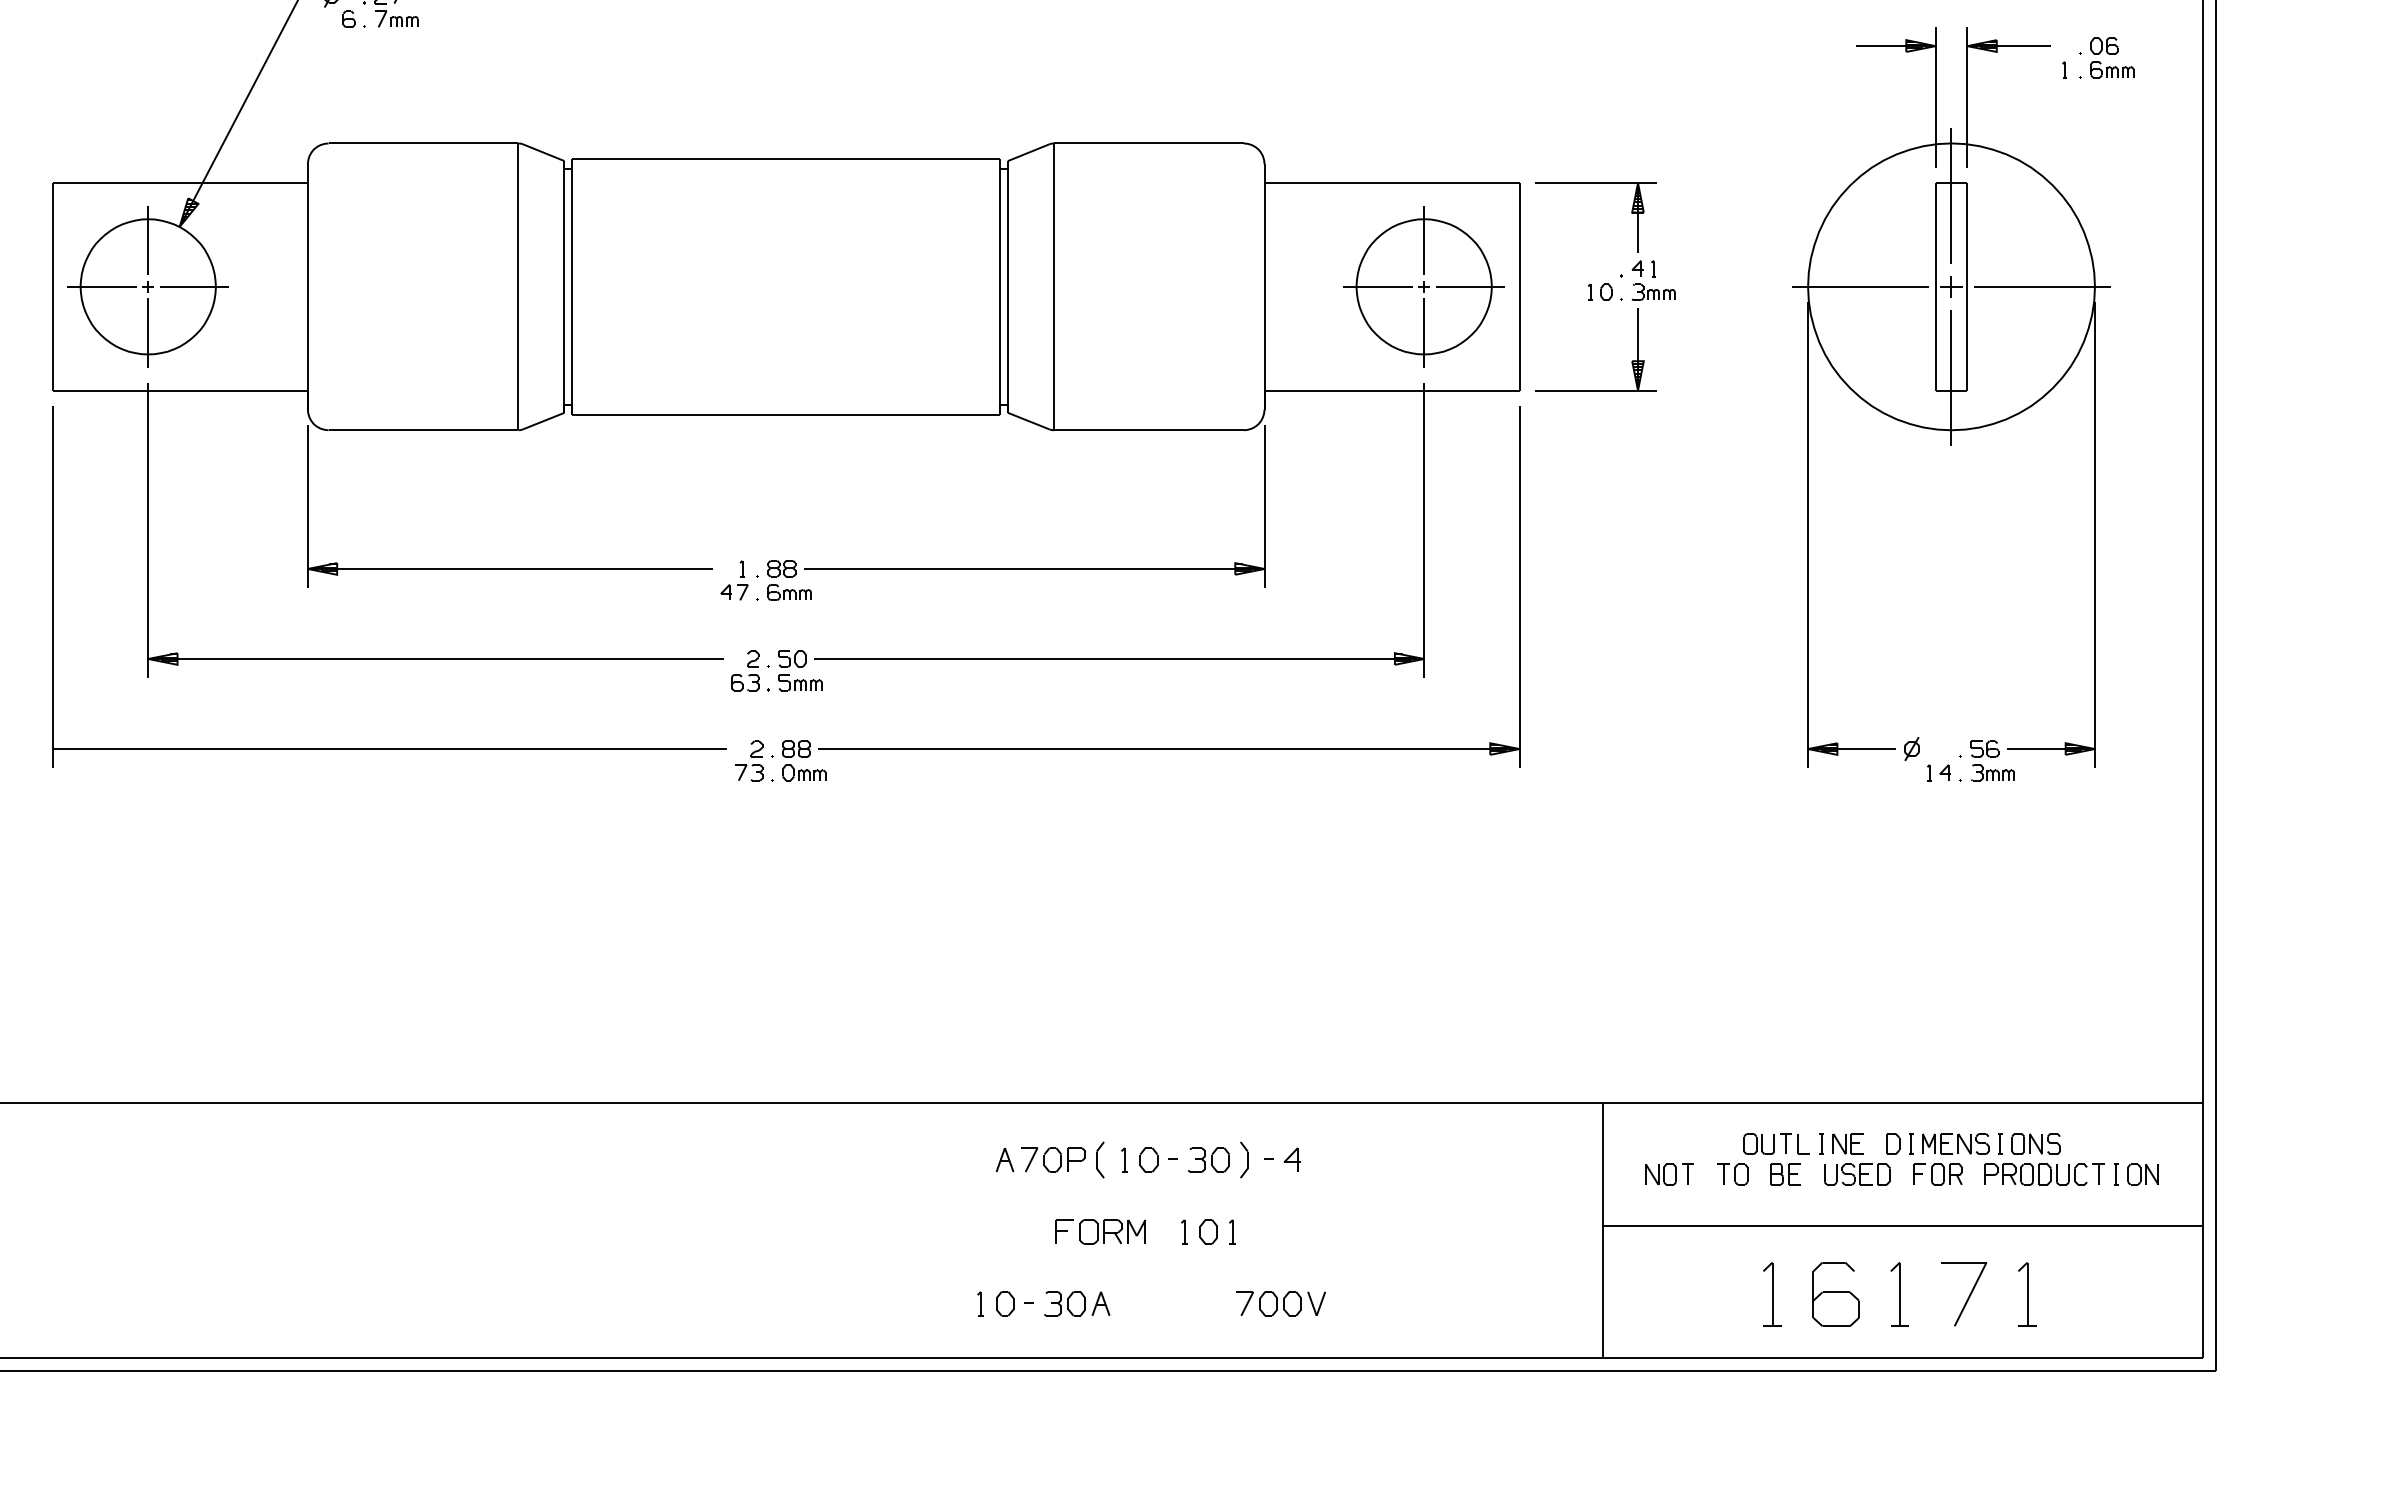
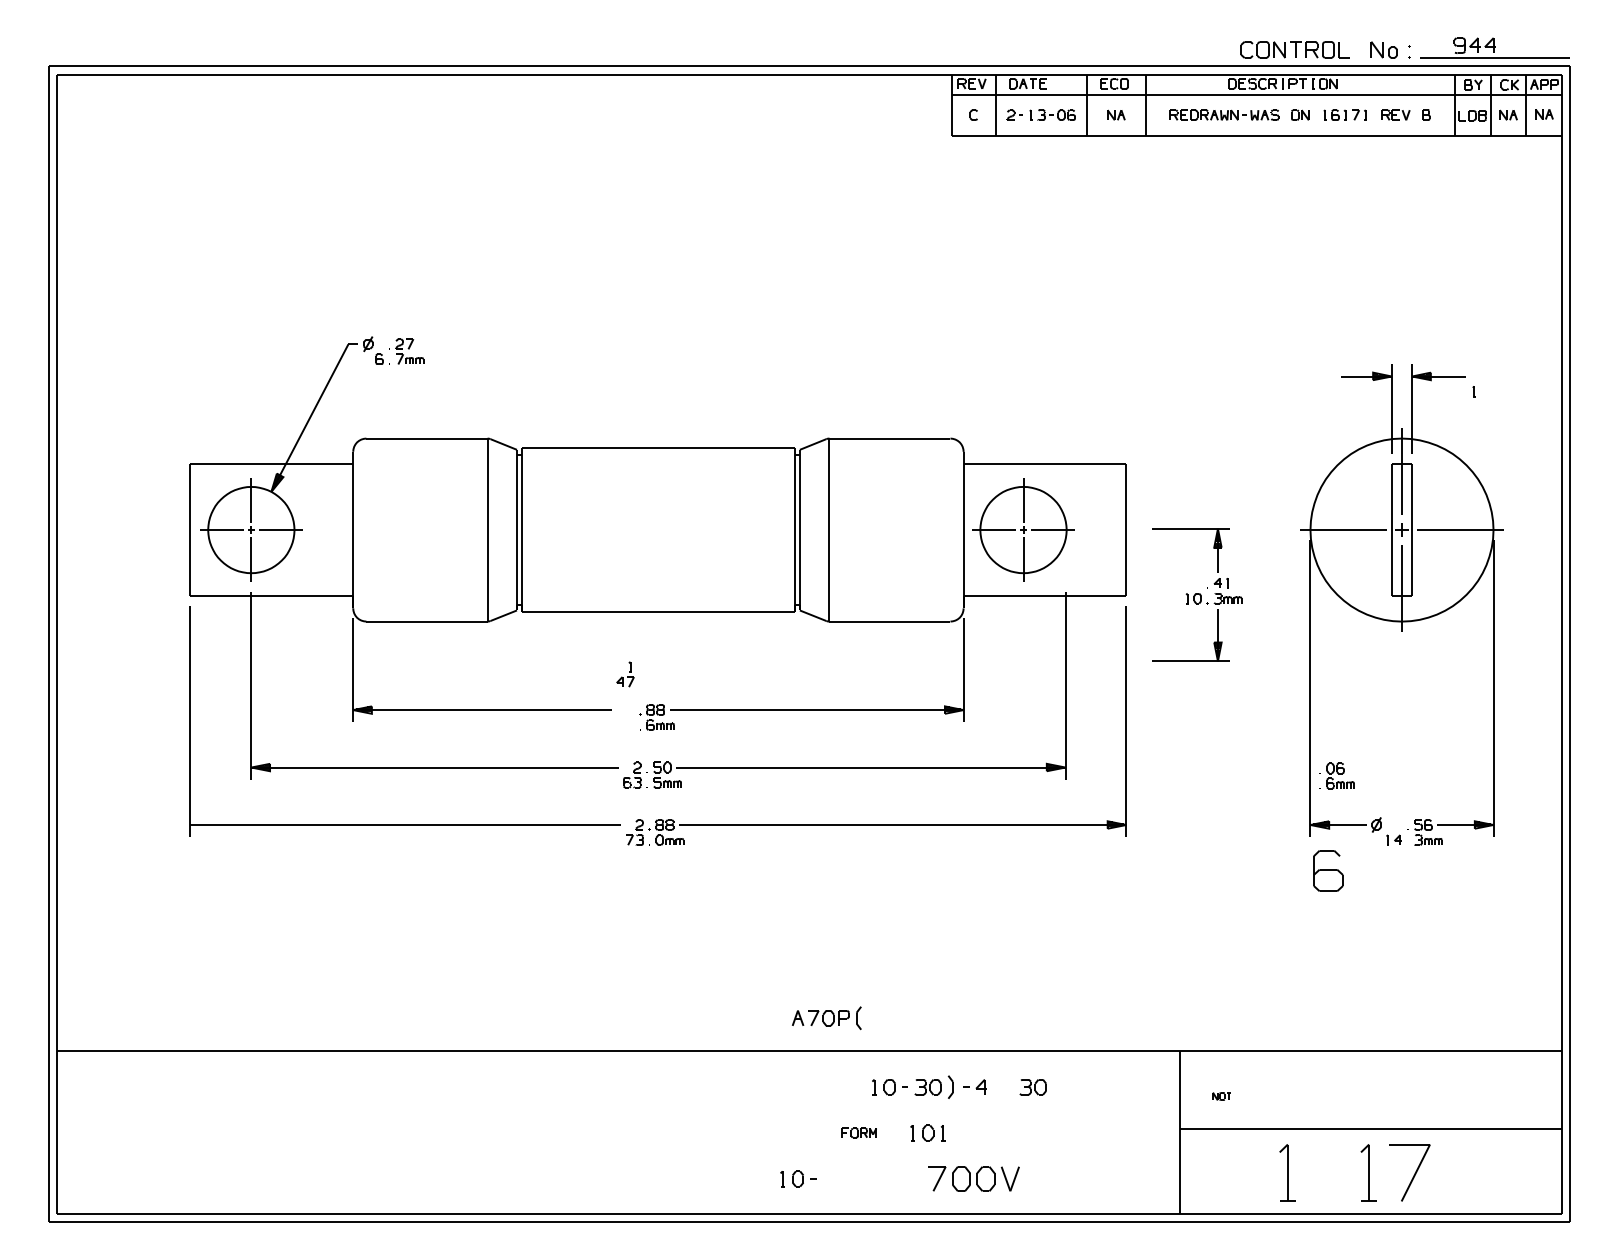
part: (2105, 57) -> (1336, 775), moved
part: (1424, 285) -> (1023, 529), moved
part: (1605, 285) -> (1197, 594), moved
part: (734, 580) -> (625, 674), moved
part: (1049, 1158) -> (826, 1017), moved
part: (1938, 1158) -> (1393, 1086), removed
part: (1372, 1160) -> (1032, 1087), added
part: (1668, 1174) -> (1221, 1096), size x0.6
part: (1101, 1230) -> (859, 1132), size x0.6
part: (1772, 1293) -> (1287, 1172), size x1.4
part: (1836, 1293) -> (1328, 870), moved
part: (1899, 1293) -> (1368, 1172), size x1.4
part: (1963, 1293) -> (1409, 1172), size x1.4
part: (2025, 1293) -> (1449, 1172), removed
part: (1076, 1303) -> (843, 1178), removed
part: (1281, 1303) -> (974, 1178), size x1.6

